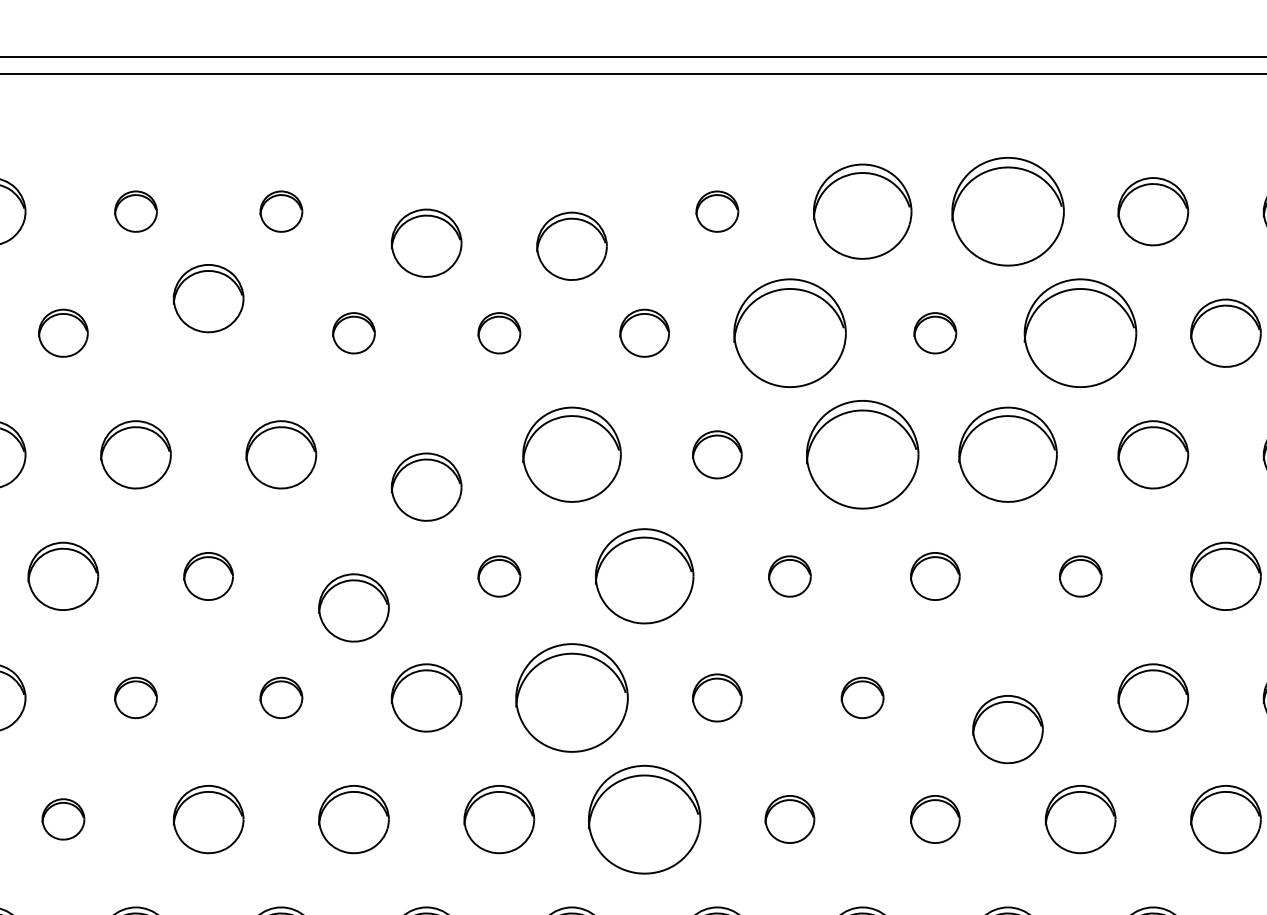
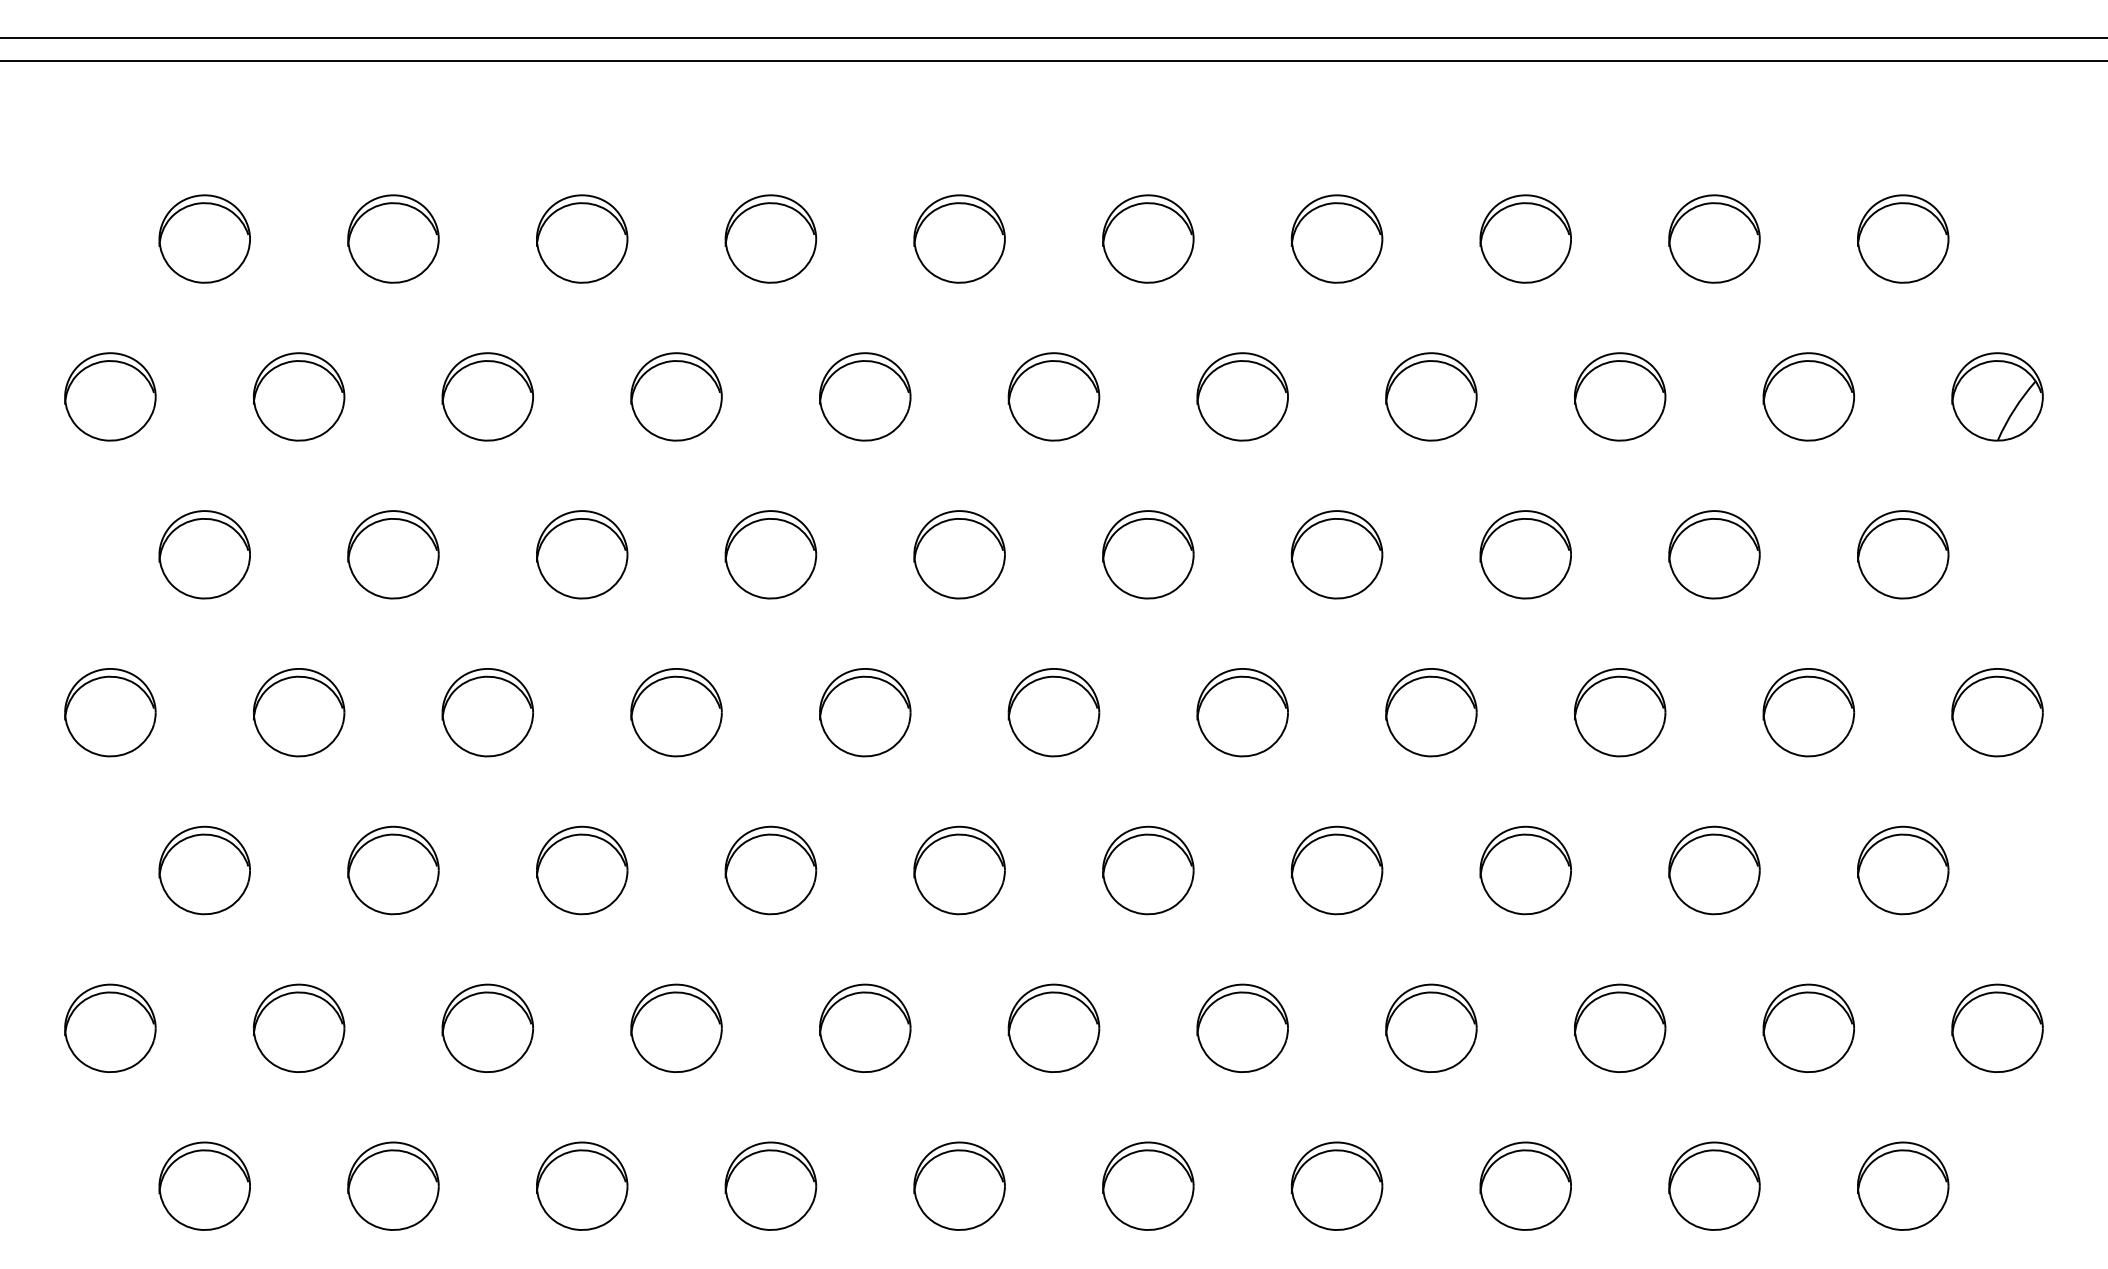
part: (136, 211) -> (393, 238), size x1.67
part: (281, 211) -> (582, 238), size x1.67
part: (717, 211) -> (1148, 238), size x1.67
part: (862, 211) -> (1336, 238), size x0.71
part: (1007, 211) -> (1525, 238), size x0.62
part: (426, 242) -> (770, 238), moved
part: (571, 245) -> (959, 238), moved
part: (208, 298) -> (487, 396), moved
part: (63, 332) -> (299, 396), size x1.43
part: (353, 332) -> (676, 396), size x1.67
part: (499, 332) -> (865, 396), size x1.67
part: (644, 332) -> (1053, 396), size x1.43
part: (789, 332) -> (1242, 396), size x0.62
part: (935, 332) -> (1431, 396), size x1.67
part: (1080, 332) -> (1620, 396), size x0.62
part: (571, 454) -> (959, 554), size x0.71
part: (717, 454) -> (1148, 554), size x1.43
part: (862, 454) -> (1336, 554), size x0.62
part: (1007, 454) -> (1525, 554), size x0.71
part: (426, 486) -> (770, 554), moved
part: (208, 576) -> (487, 712), size x1.43
part: (499, 576) -> (865, 712), size x1.67
part: (644, 576) -> (1053, 712), size x0.71
part: (789, 576) -> (1242, 712), size x1.67
part: (935, 576) -> (1431, 712), size x1.43
part: (1080, 576) -> (1620, 712), size x1.67
part: (353, 607) -> (676, 712), moved
part: (136, 697) -> (393, 870), size x1.67
part: (281, 697) -> (582, 870), size x1.67
part: (571, 697) -> (959, 870), size x0.62
part: (717, 697) -> (1148, 870), size x1.43
part: (862, 697) -> (1336, 870), size x1.67
part: (1007, 729) -> (1525, 870), moved
part: (63, 818) -> (299, 1027), size x1.67
part: (644, 818) -> (1053, 1027), size x0.62
part: (789, 818) -> (1242, 1027), size x1.43
part: (935, 818) -> (1431, 1027), size x1.43

